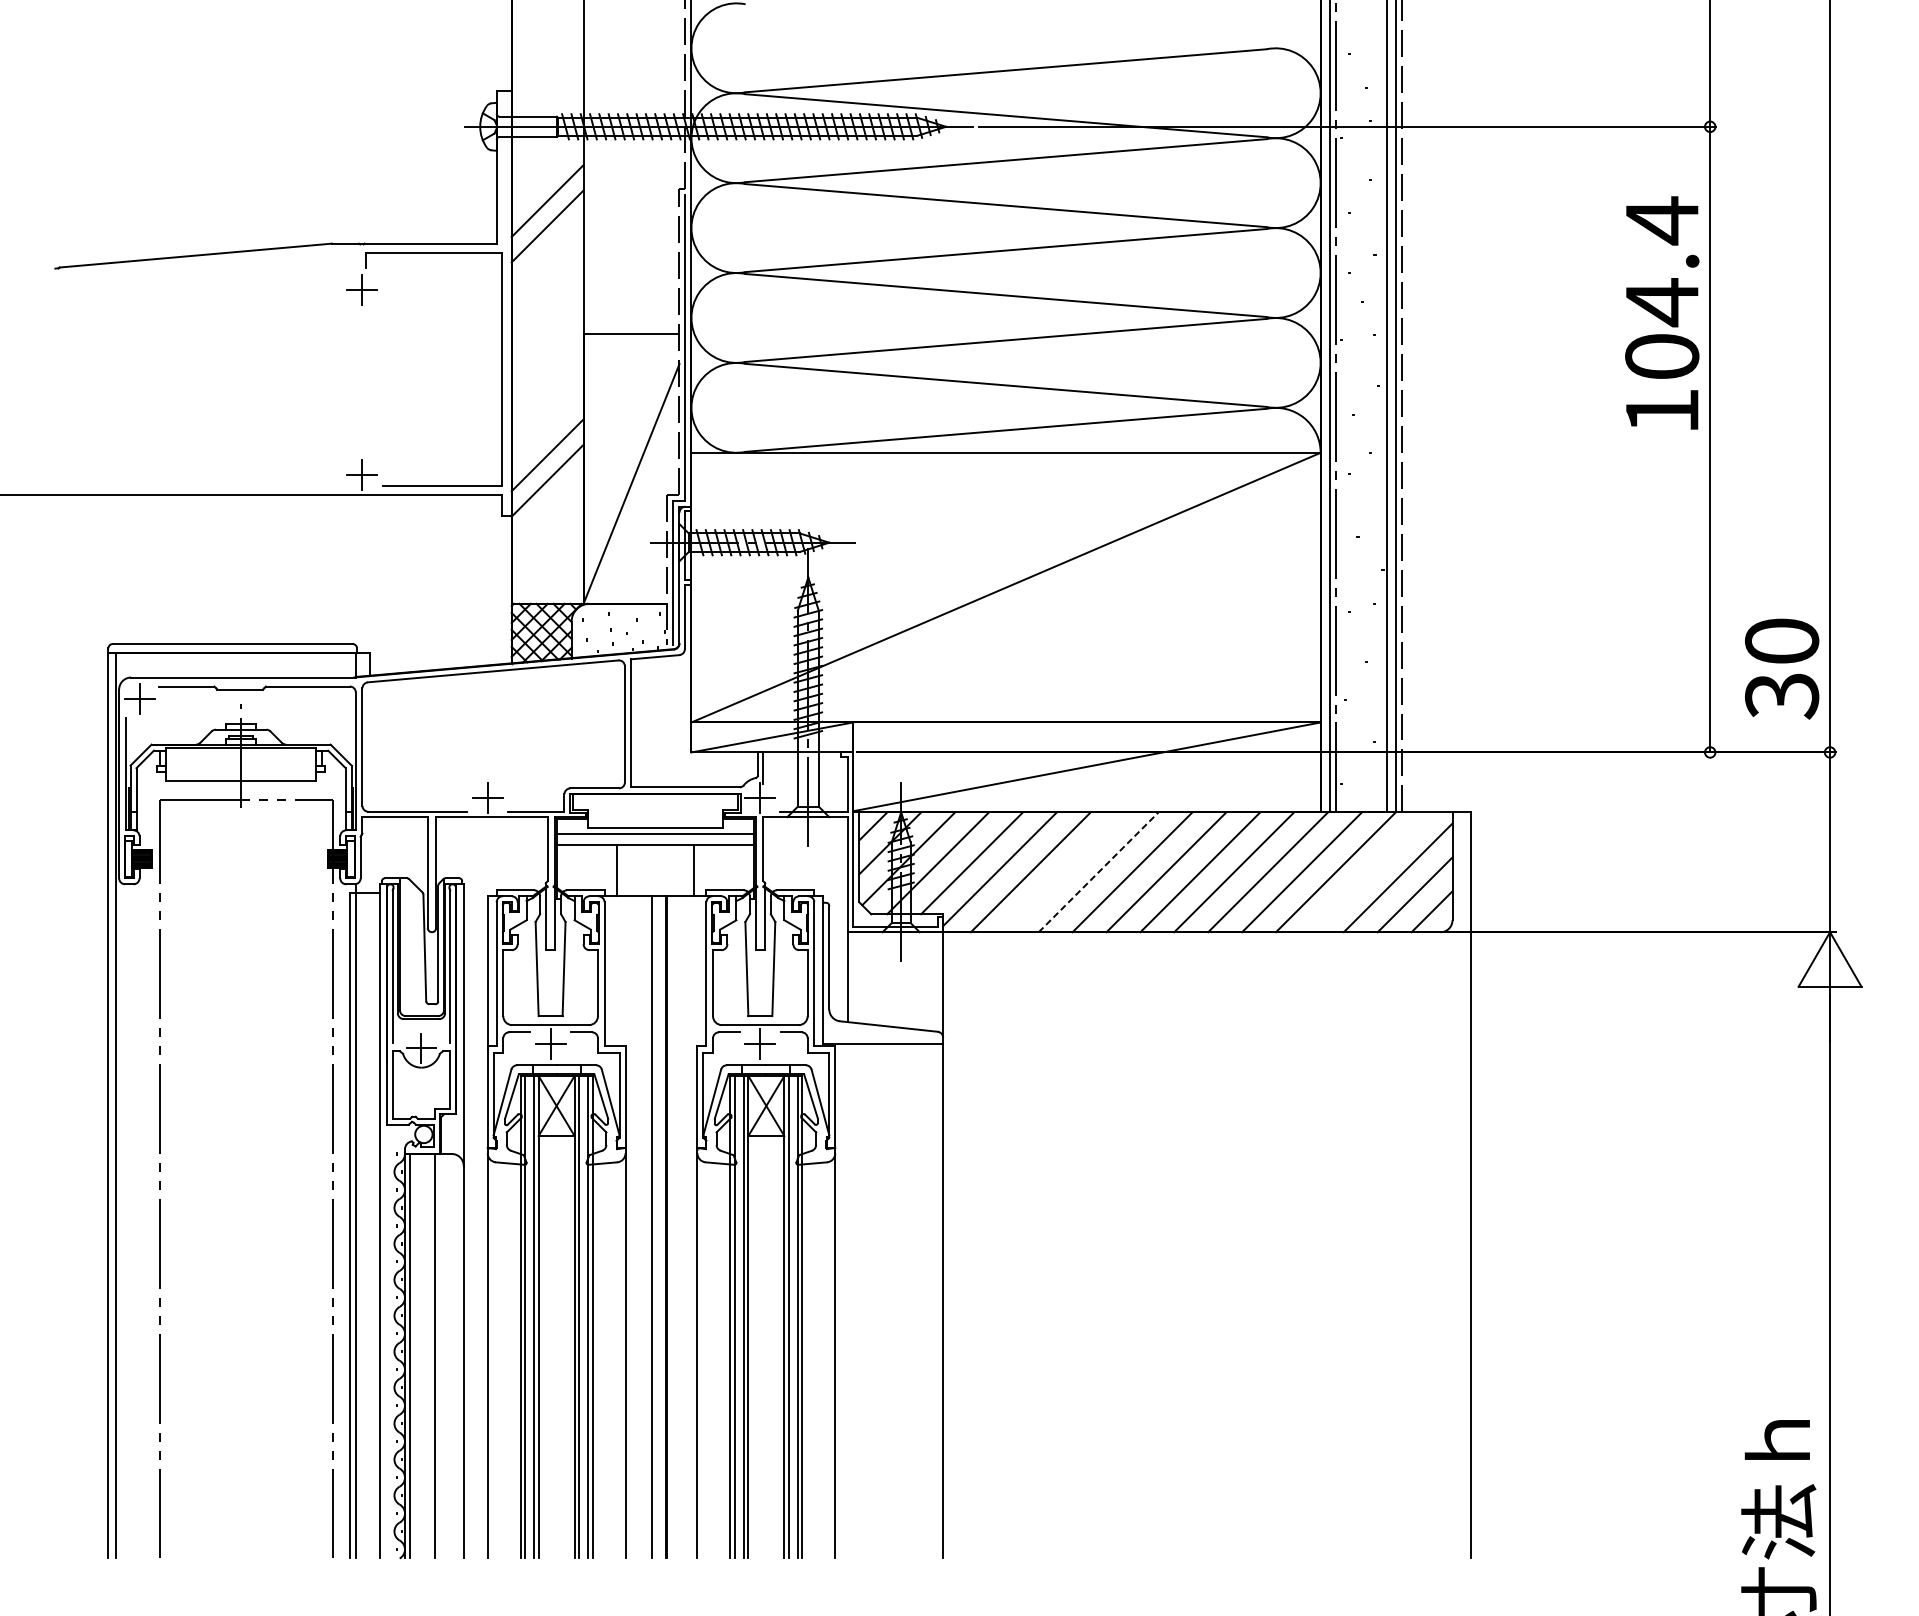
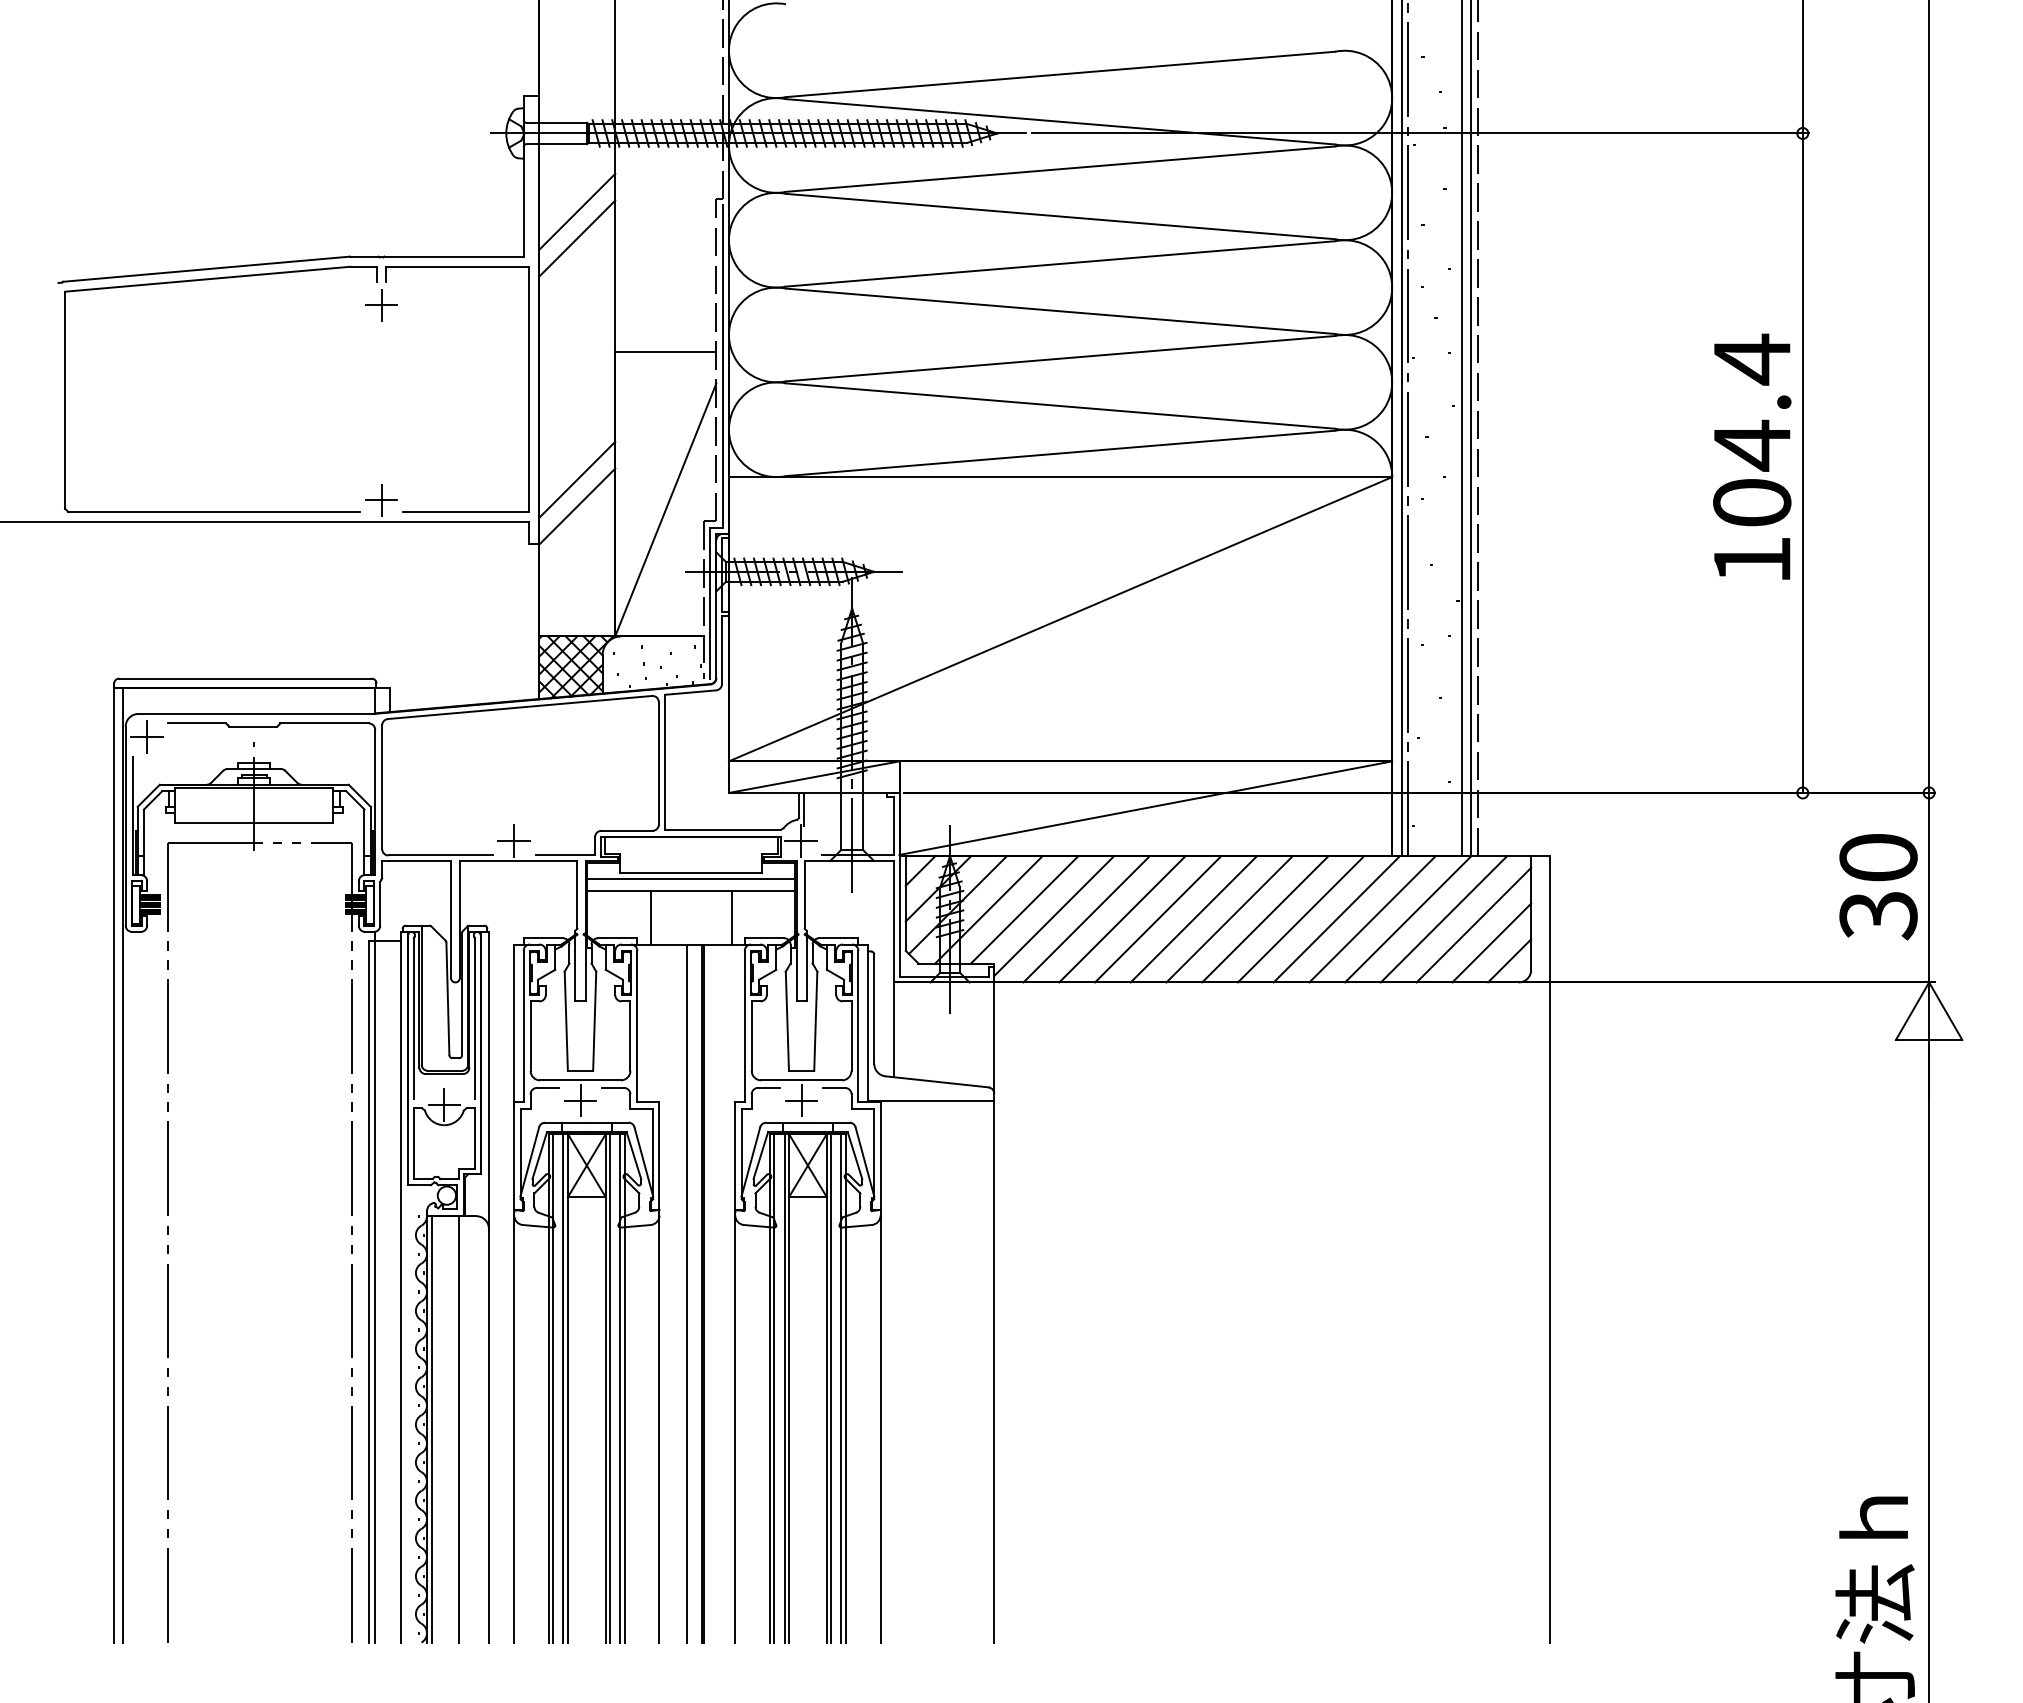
part: (197, 266) -> (208, 280), added
text: (1662, 312) -> (1752, 456), moved
text: (1782, 669) -> (1878, 887), moved
line: (1098, 871) -> (1158, 918), dashed -> solid
line: (1064, 872) -> (1122, 919), added
line: (1369, 872) -> (1443, 919), added

